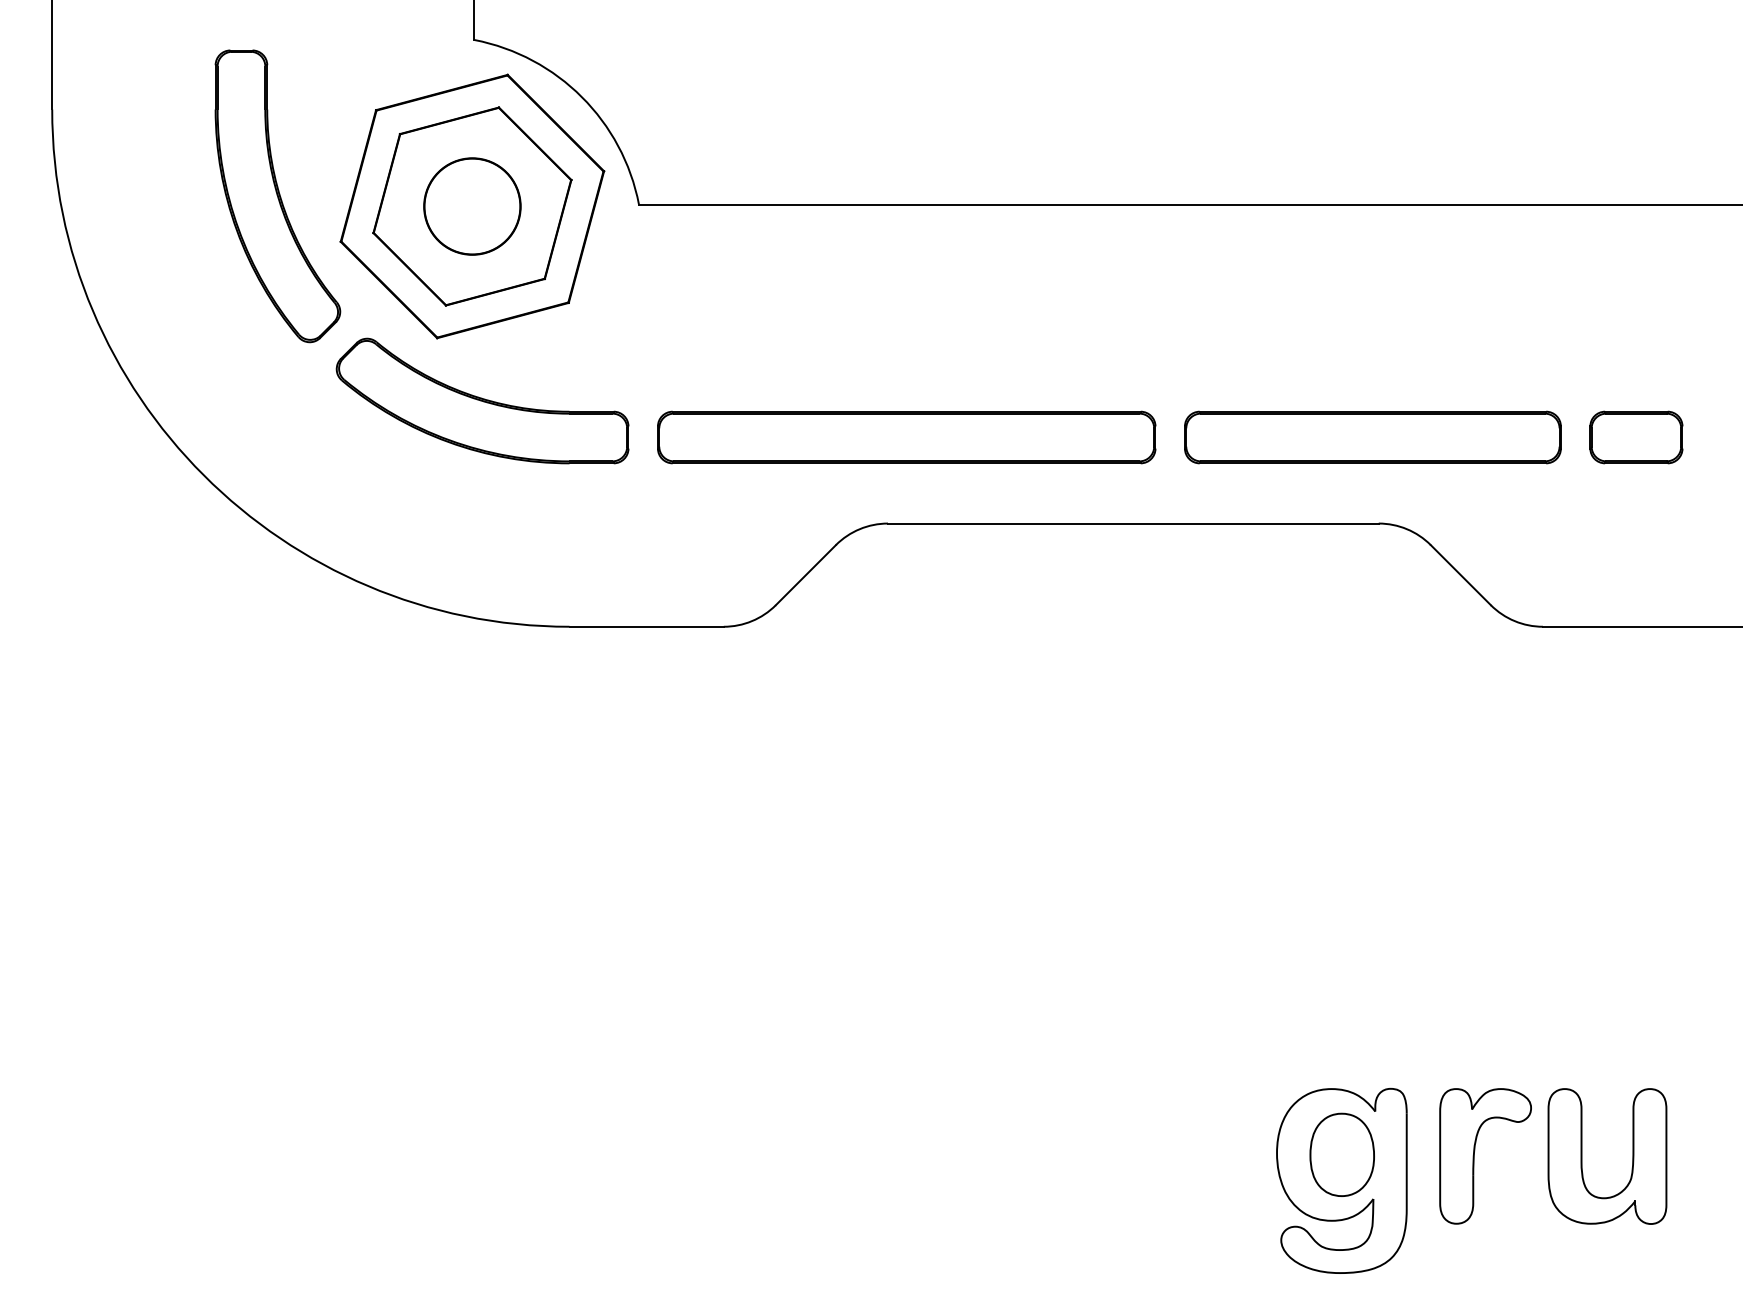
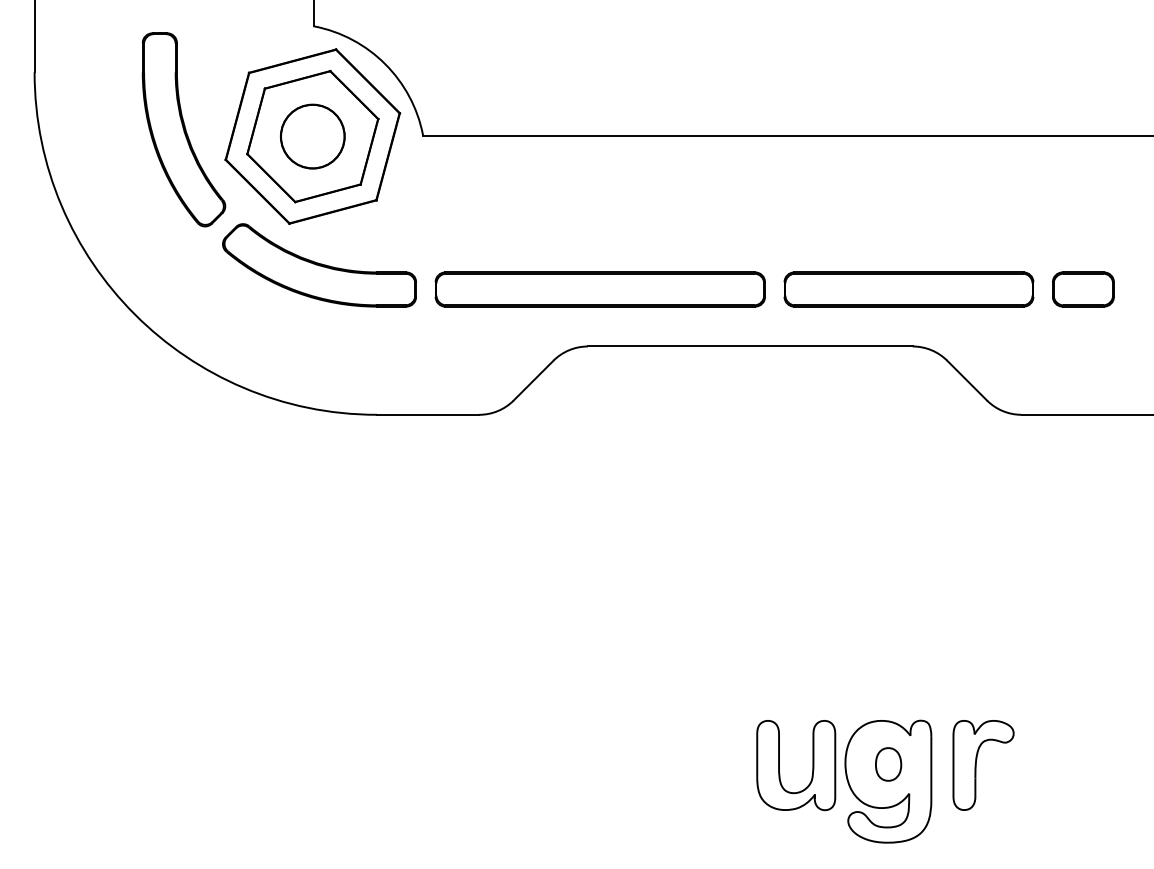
part: (1342, 1154) -> (888, 764), size x0.6
part: (1632, 1156) -> (812, 765), moved

